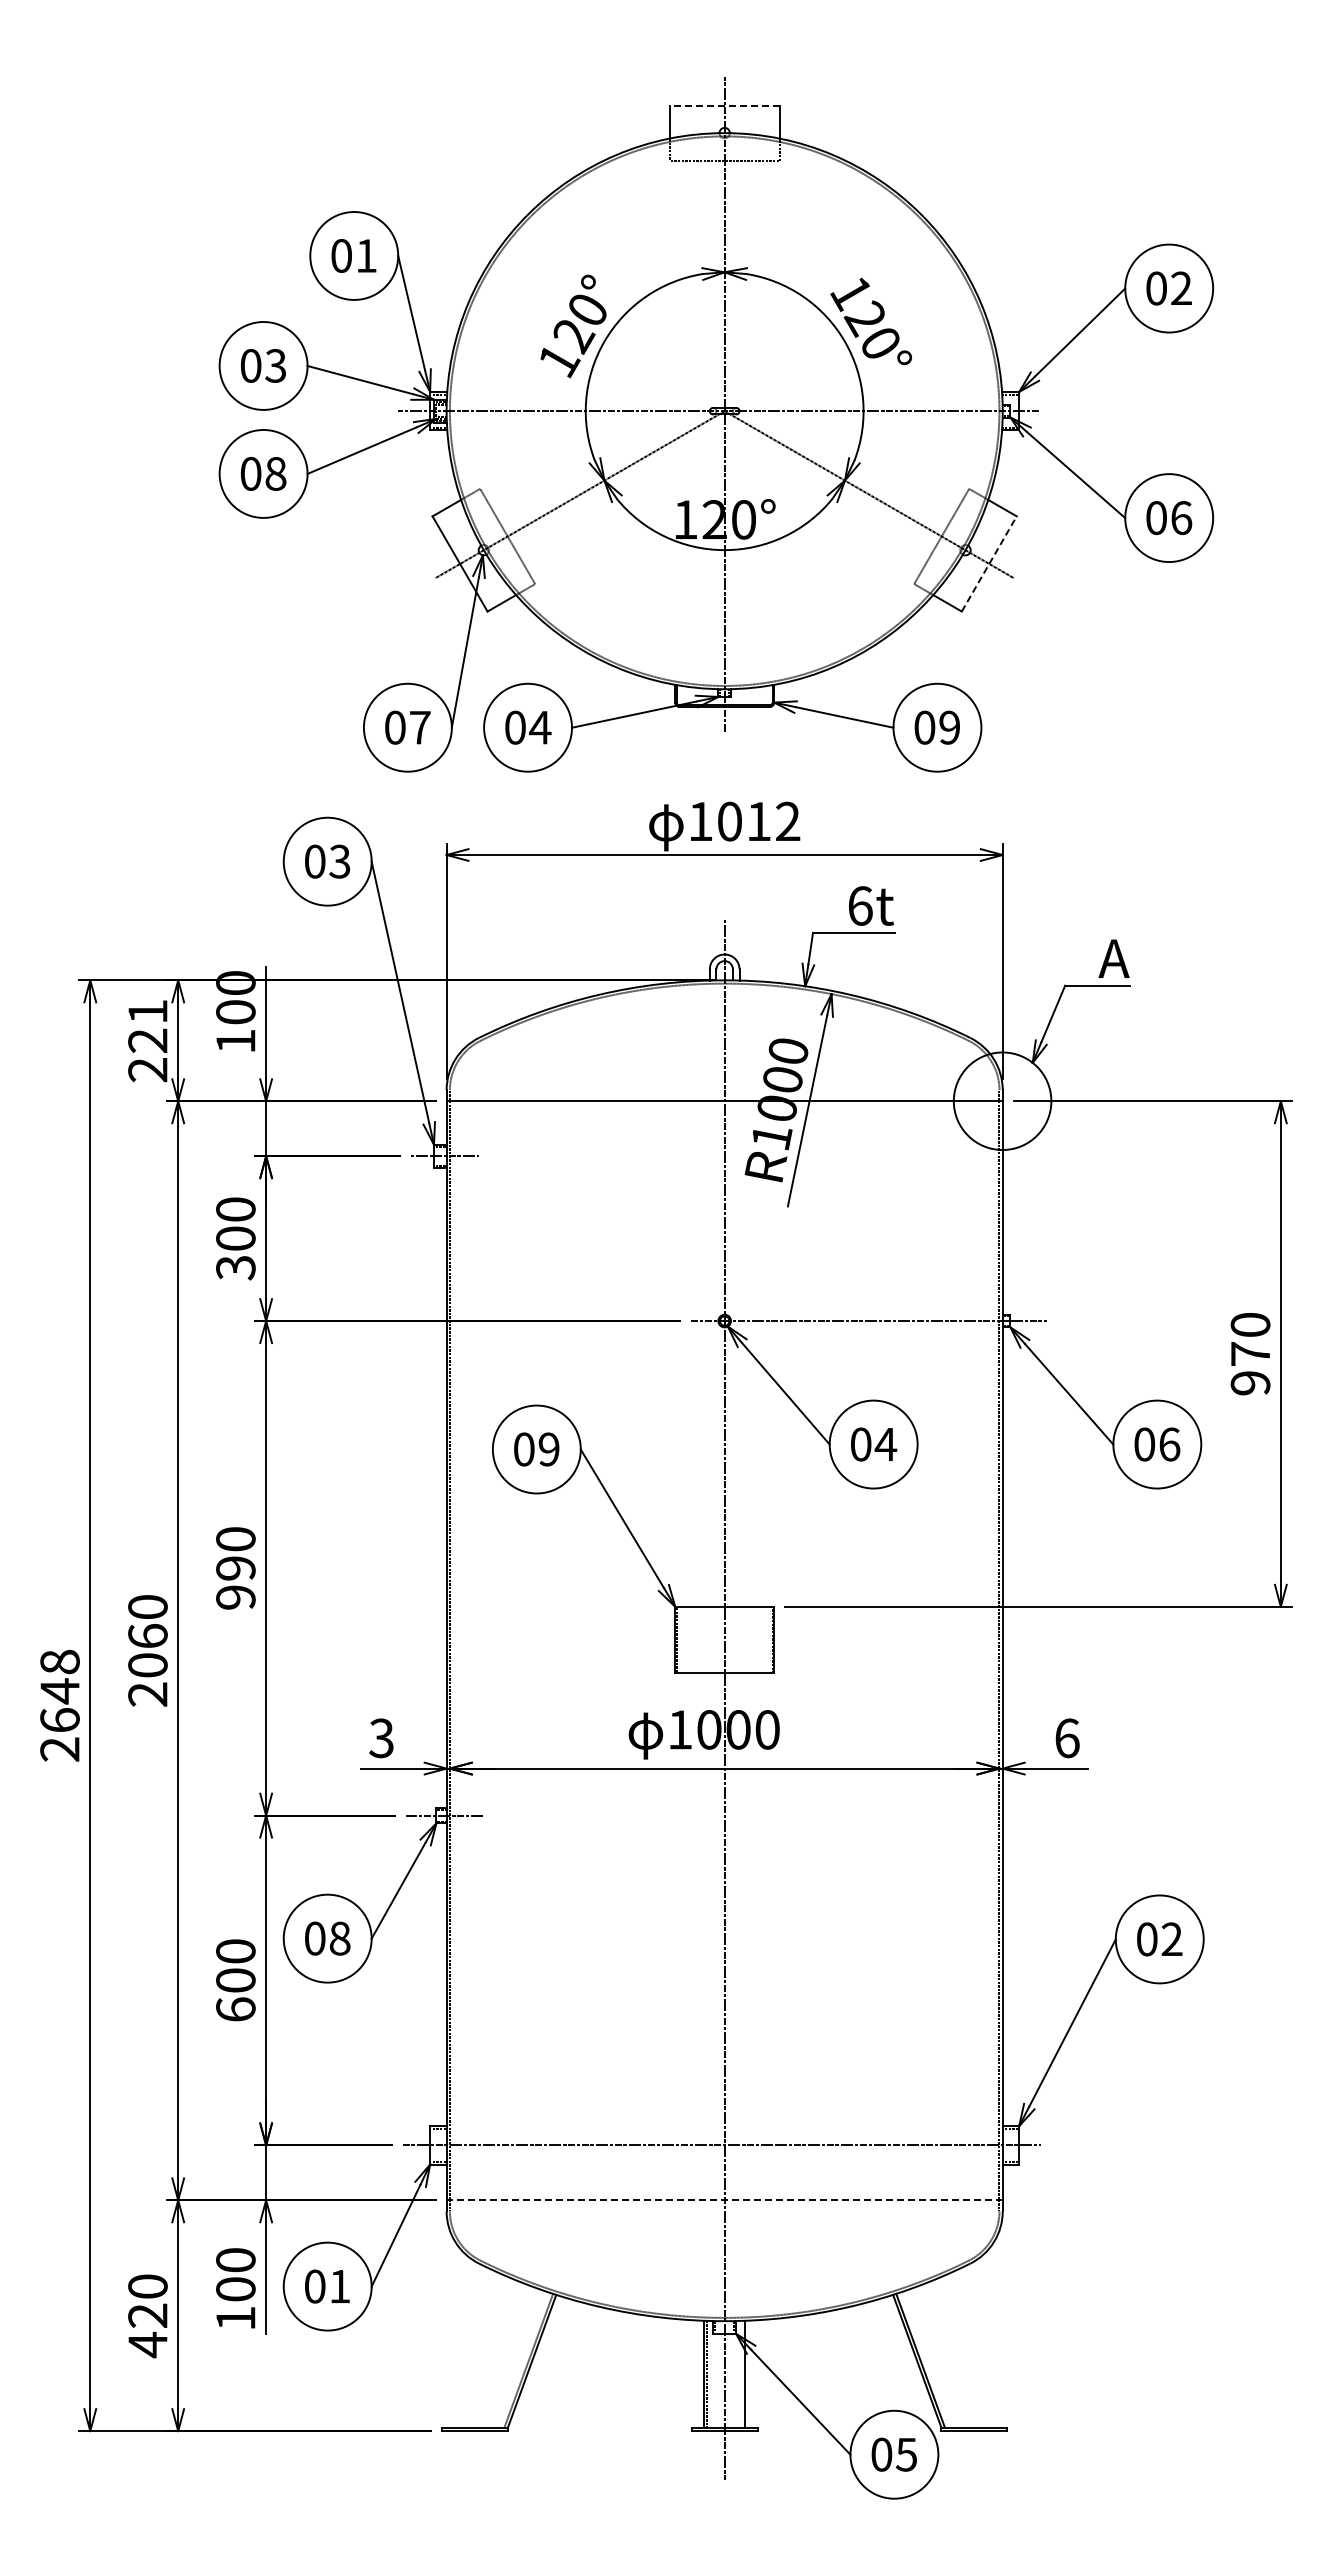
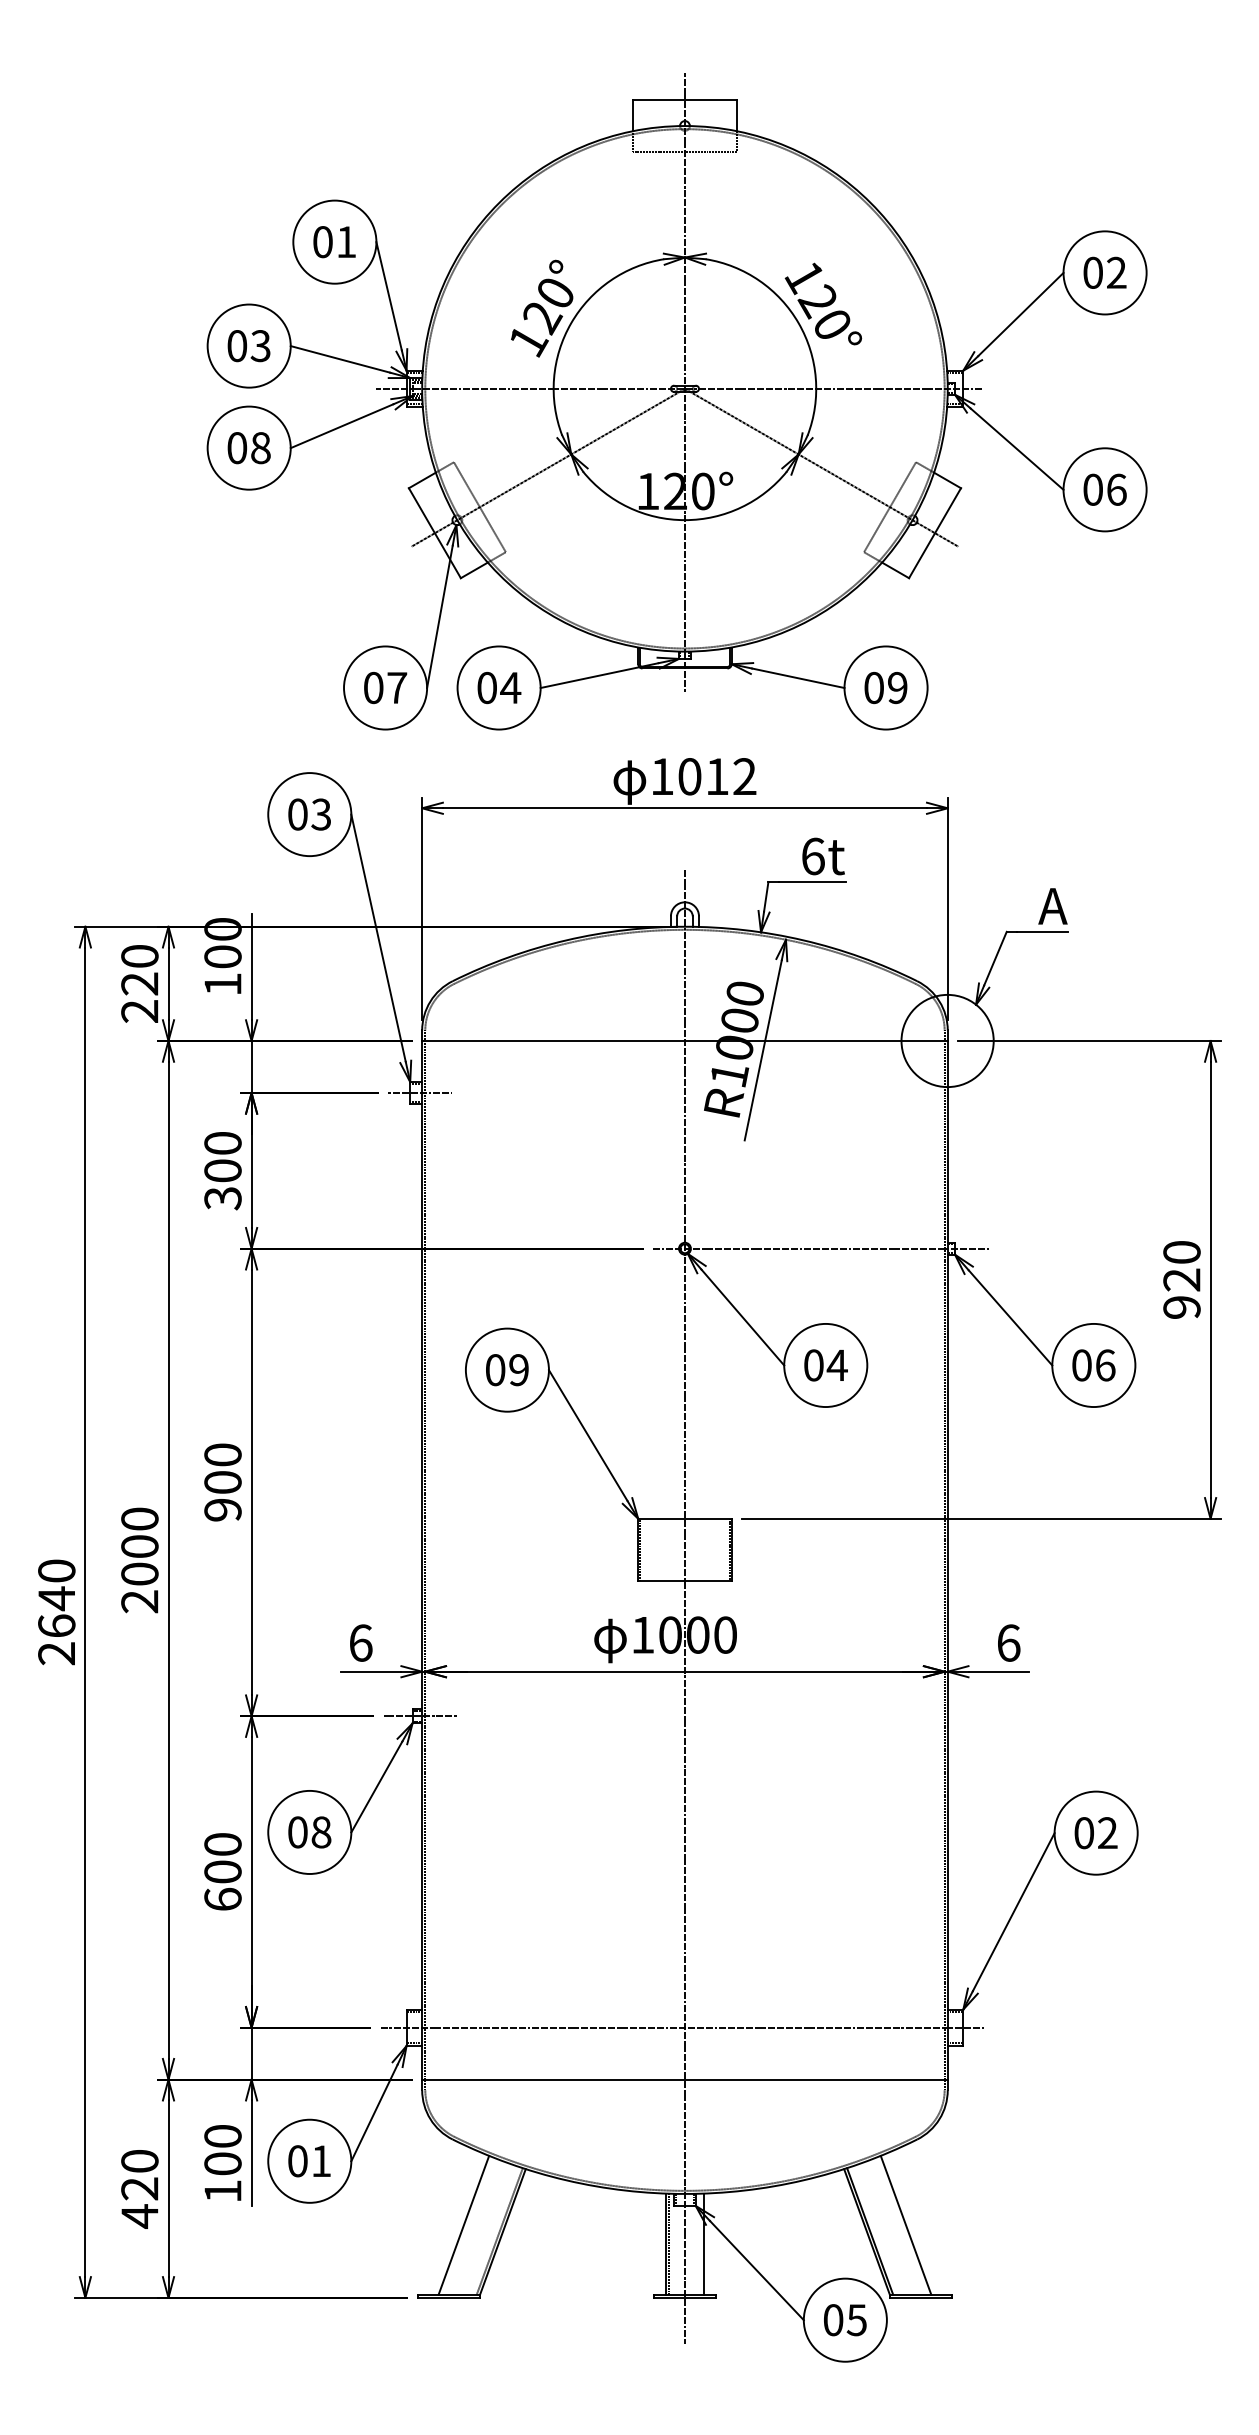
line: (724, 105) -> (684, 99), dashed -> solid
line: (989, 563) -> (935, 532), dashed -> solid
text: (147, 1011) -> (139, 956), 221 -> 220
text: (1249, 1354) -> (1180, 1280), 970 -> 920
text: (235, 1568) -> (222, 1482), 990 -> 900
text: (147, 1636) -> (139, 1546), 2060 -> 2000
text: (59, 1662) -> (56, 1571), 2648 -> 2640
text: (381, 1738) -> (360, 1643), 3 -> 6
line: (724, 2200) -> (684, 2079), dashed -> solid
line: (490, 2353) -> (463, 2224), added
line: (958, 2353) -> (905, 2224), added

